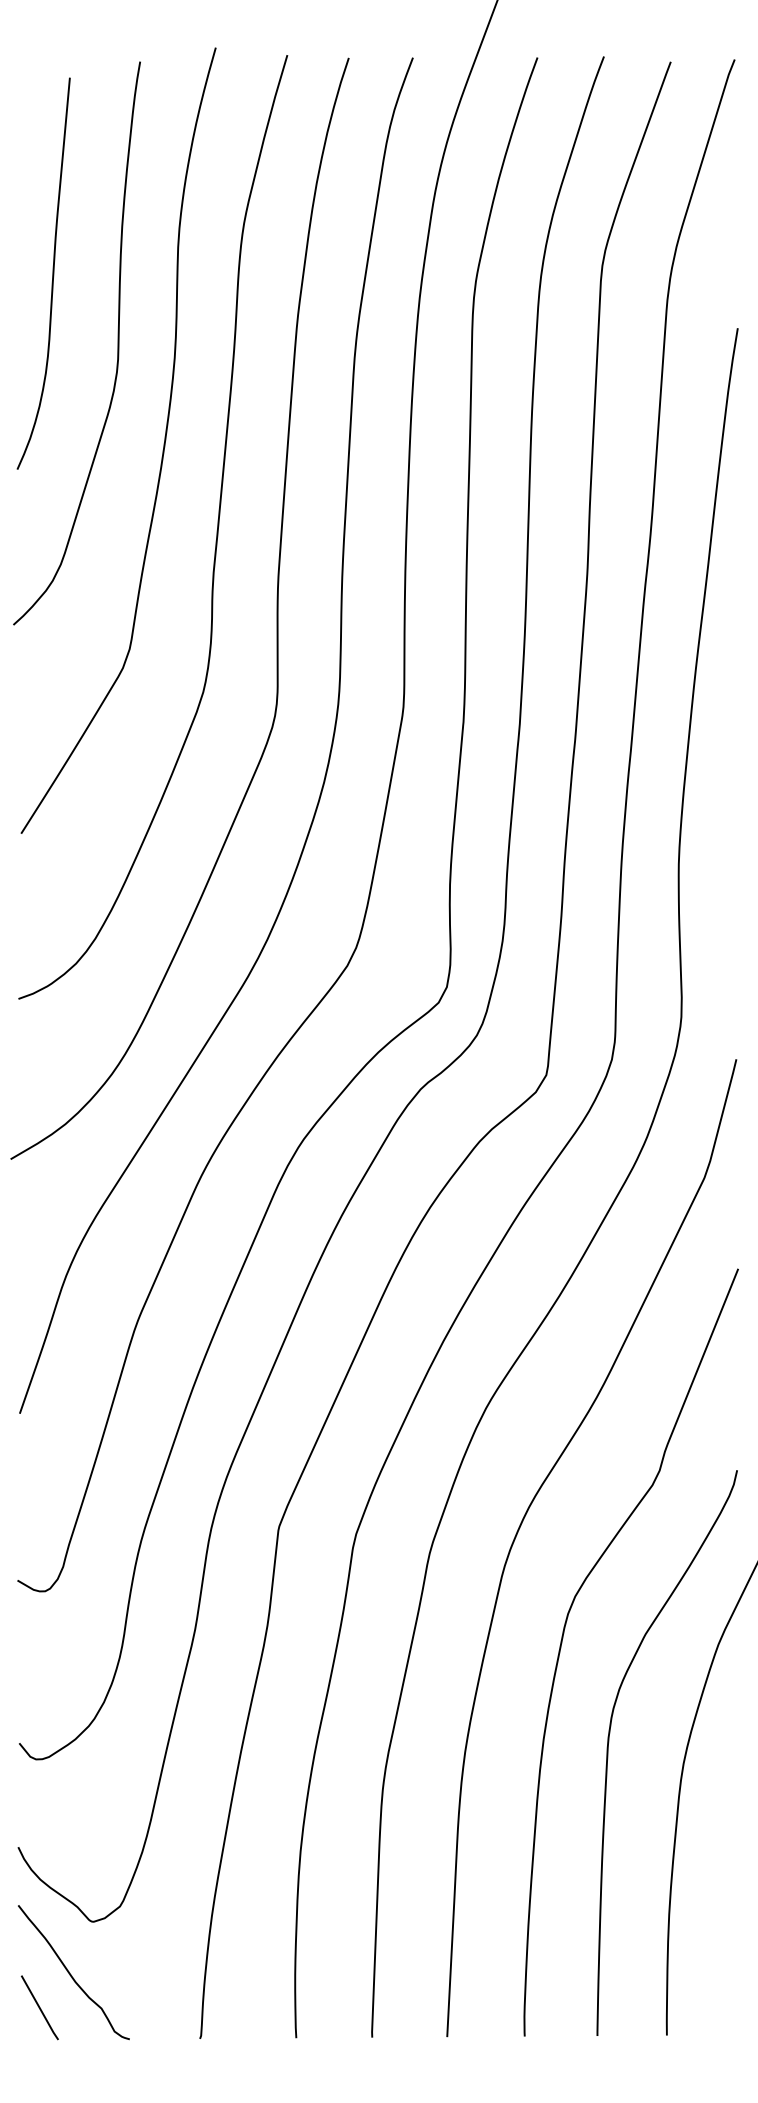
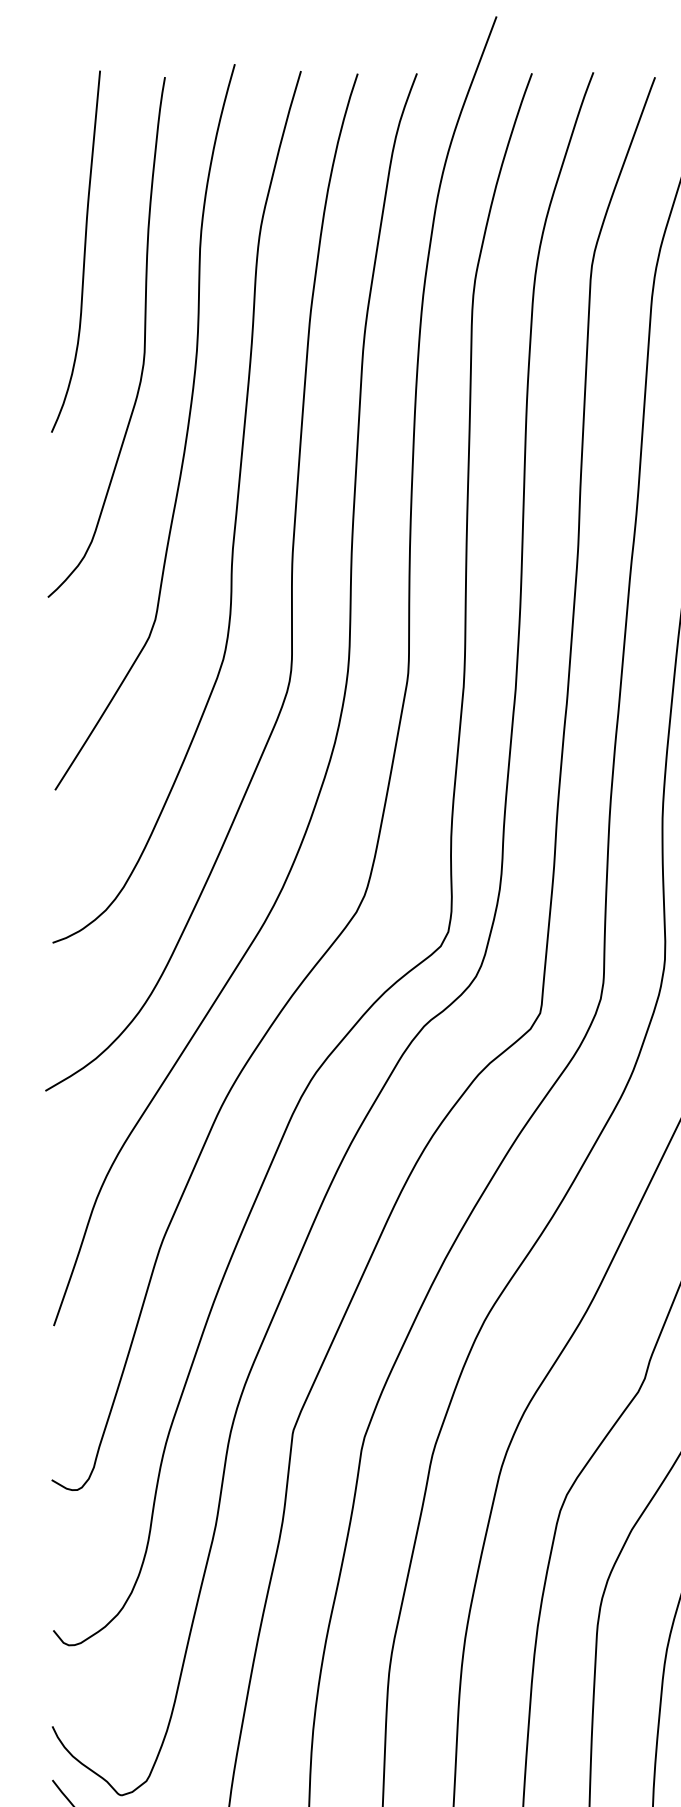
curve: (52, 273) -> (84, 251), moved

